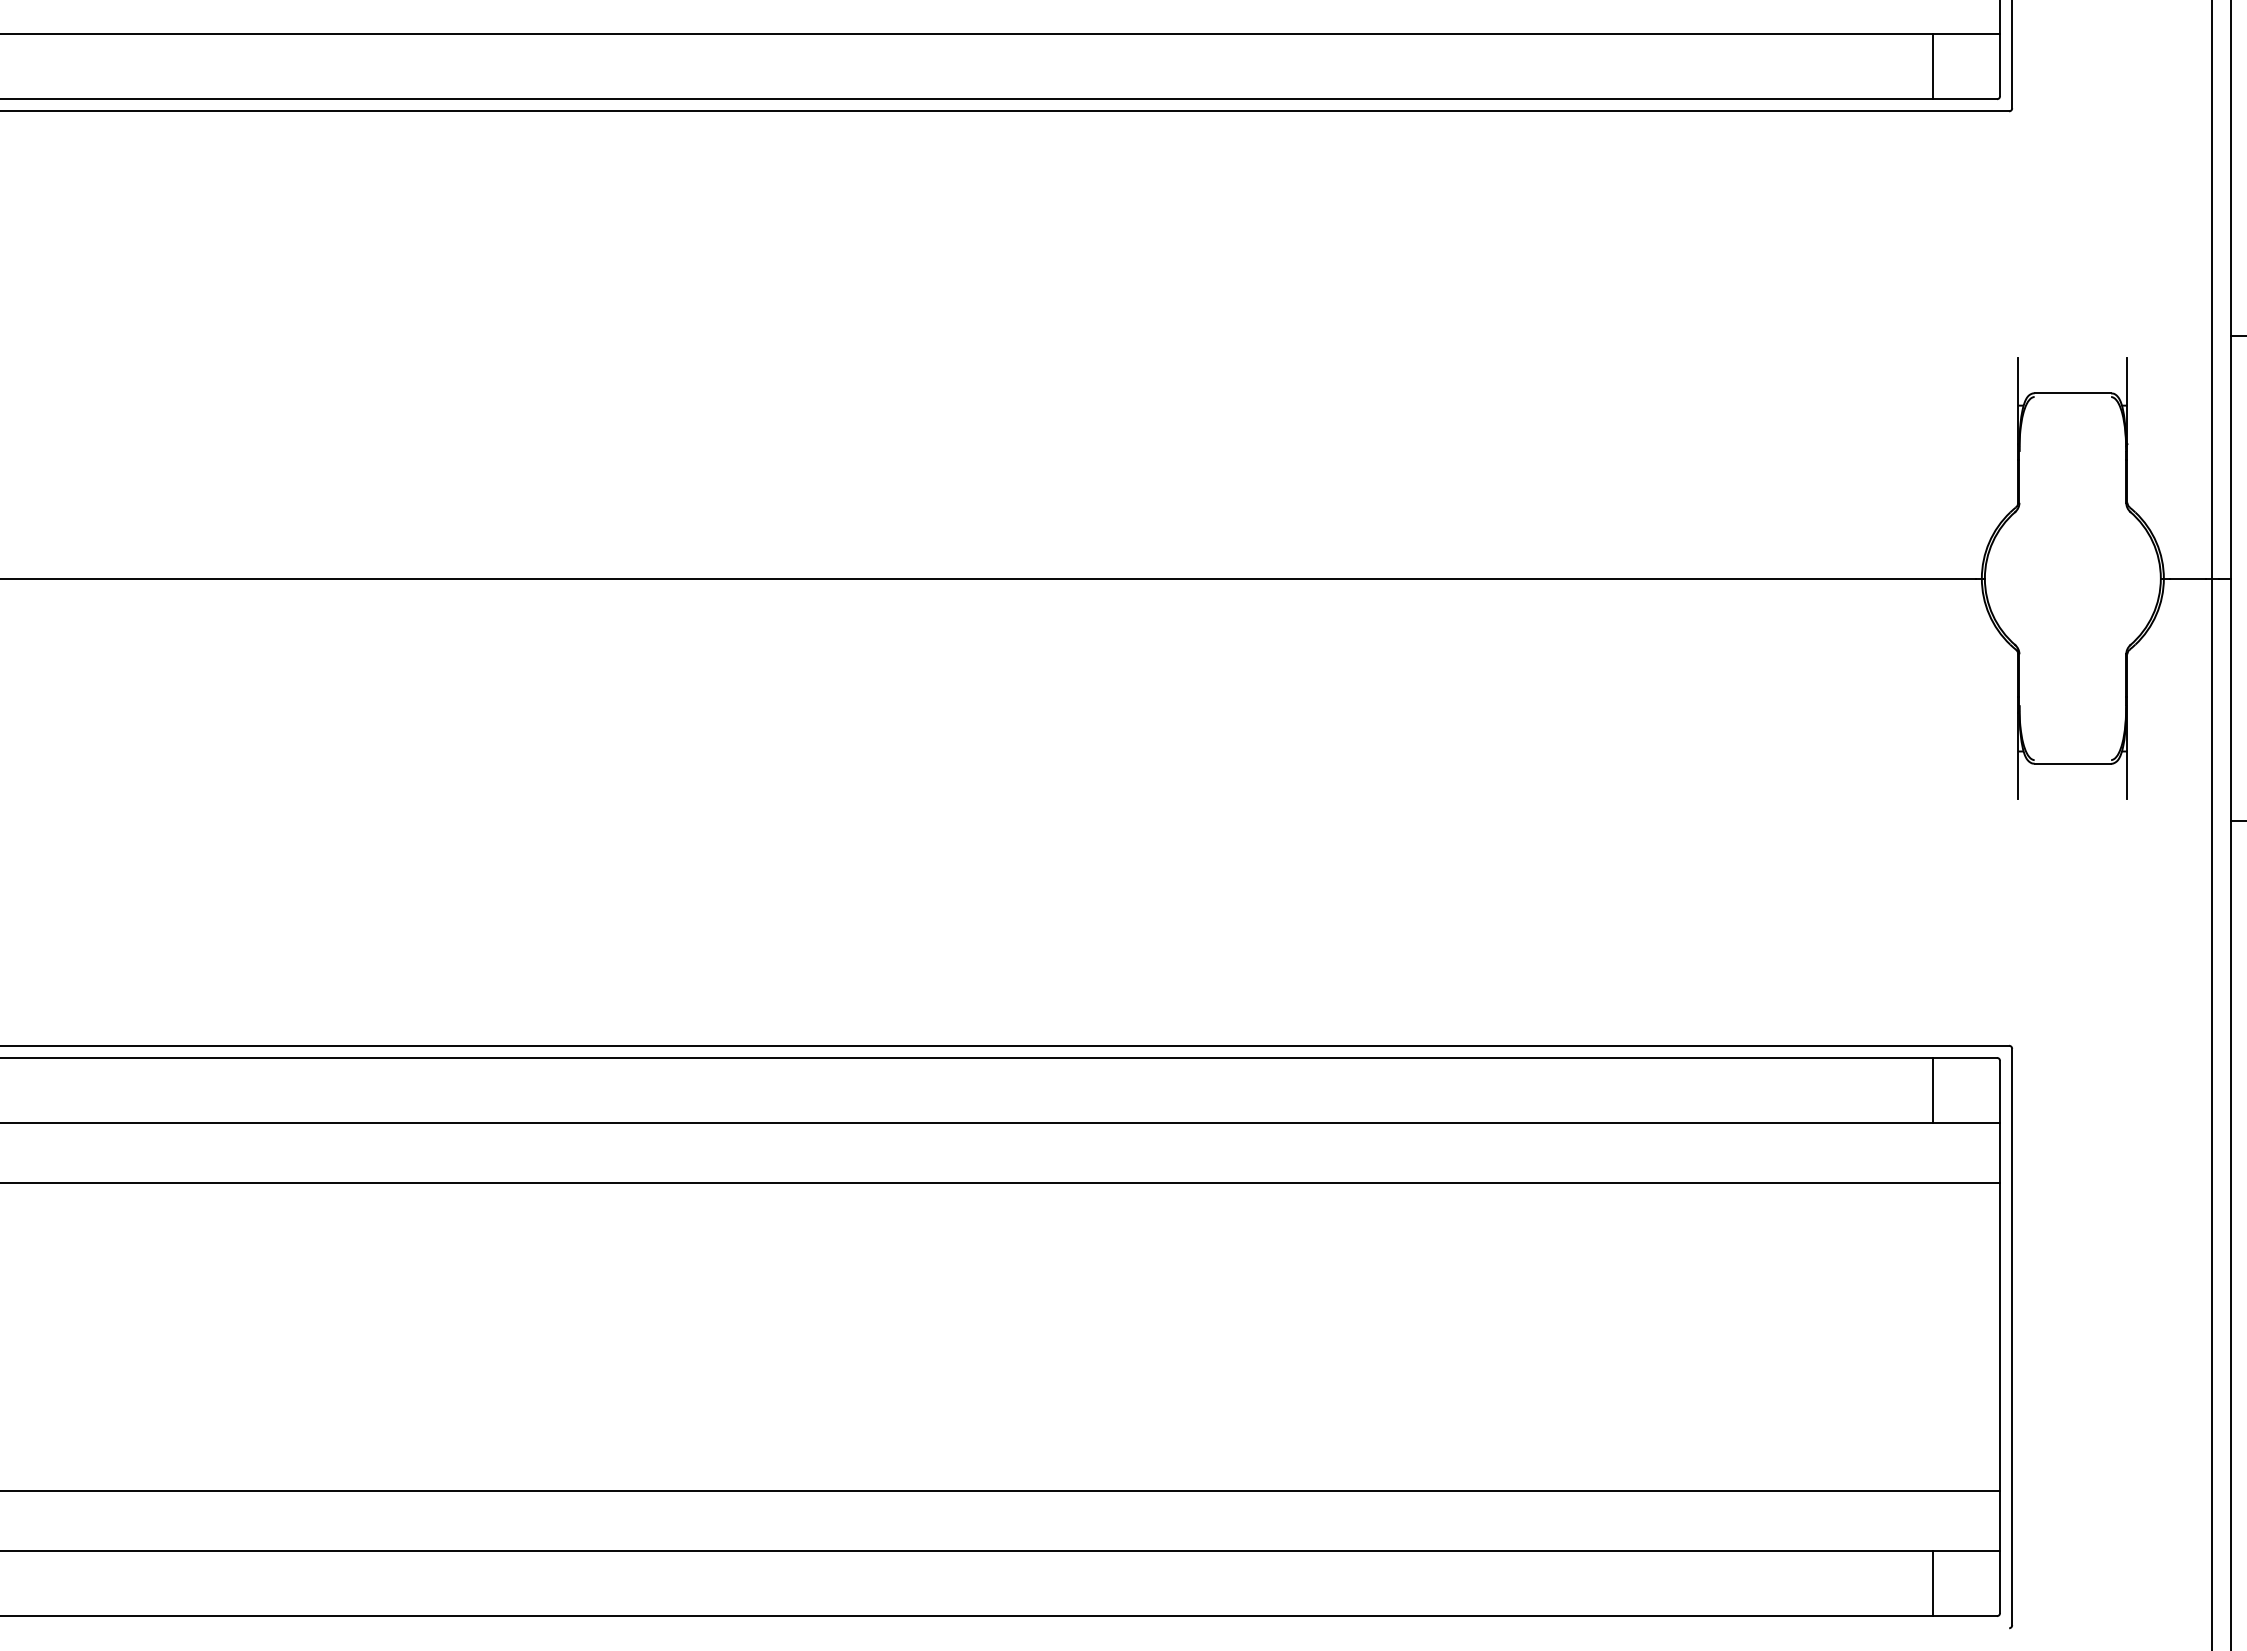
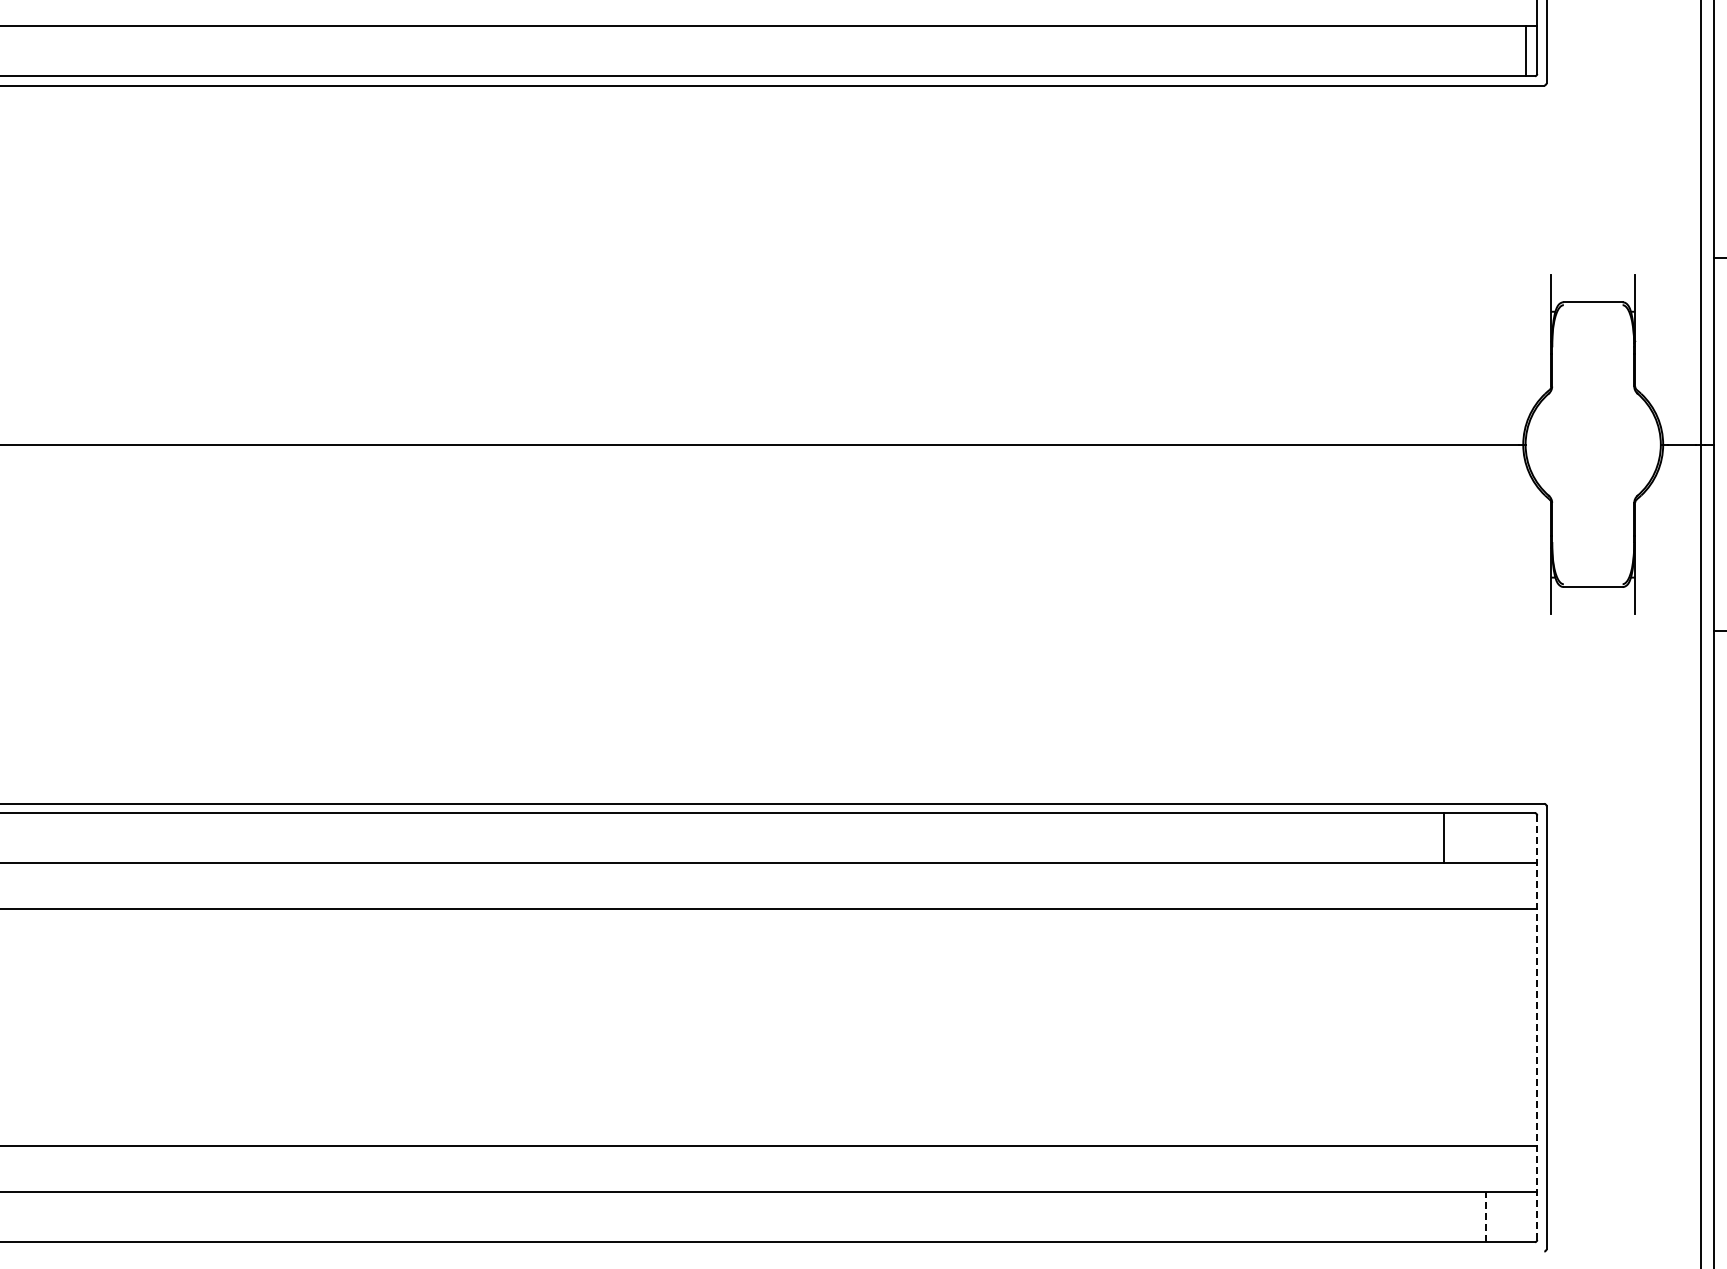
line: (1932, 67) -> (1525, 51), moved
line: (1932, 1090) -> (1443, 838), moved
line: (2000, 1336) -> (1537, 1027), solid -> dashed
line: (1932, 1583) -> (1485, 1217), solid -> dashed

